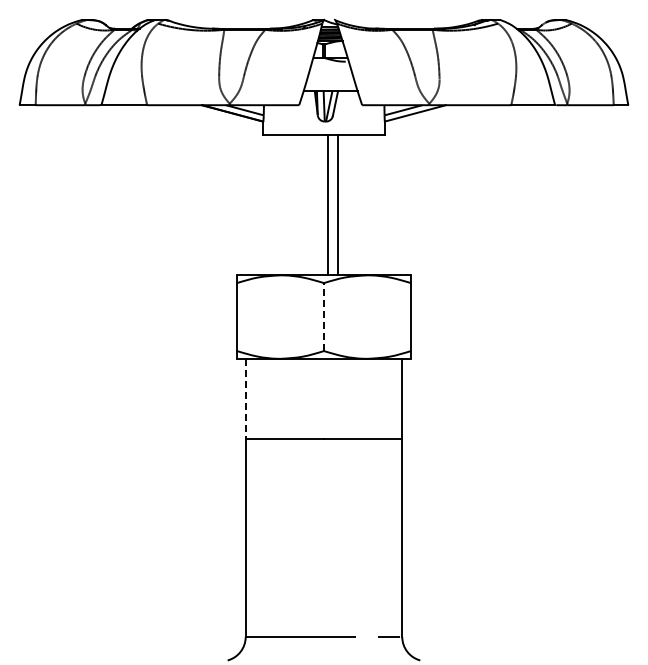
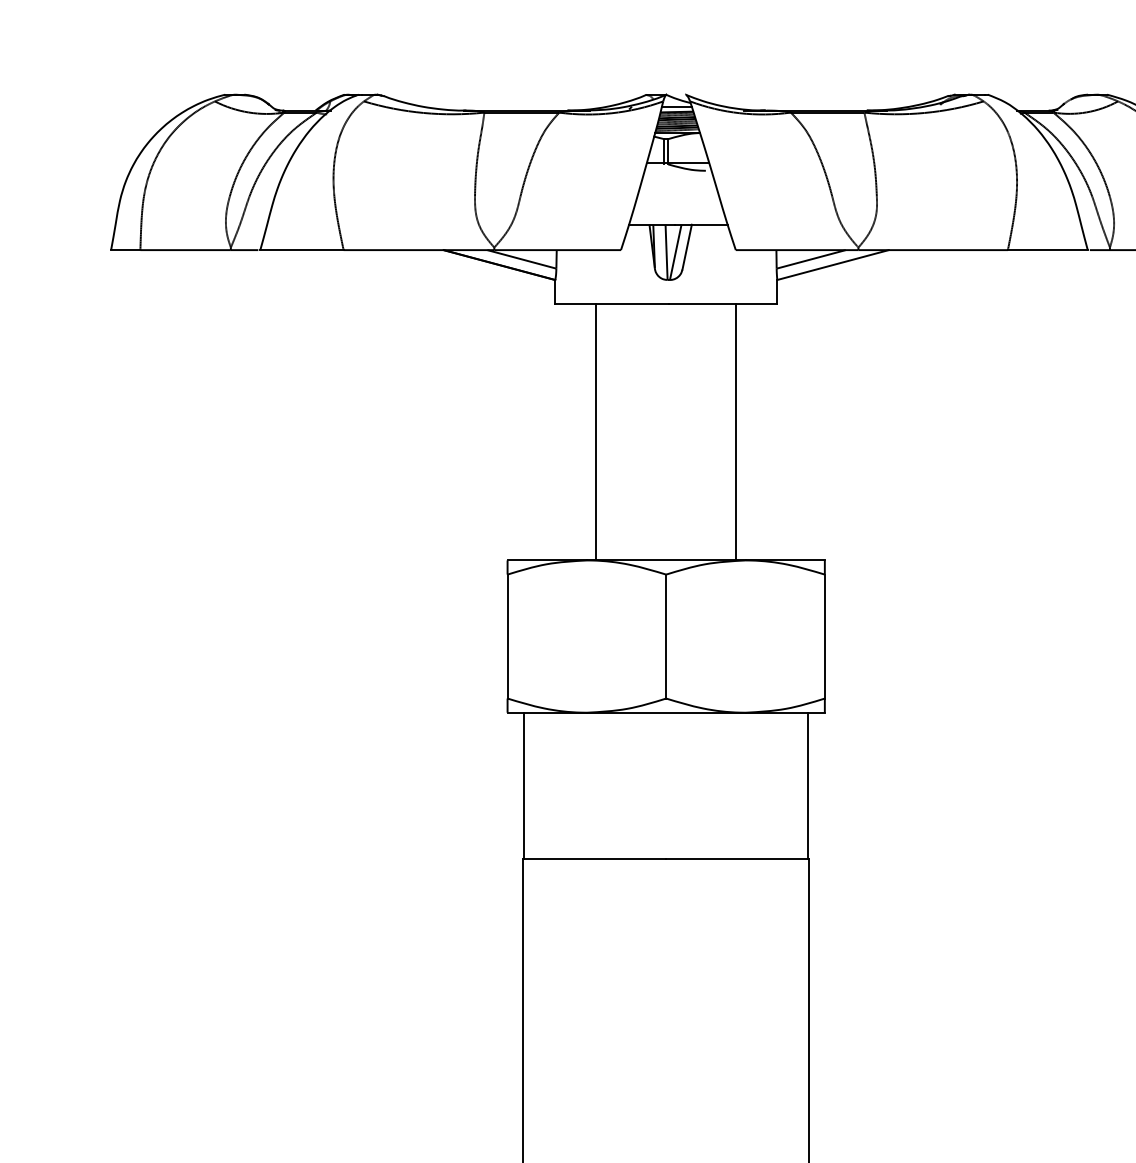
line: (327, 204) -> (595, 431), moved
line: (338, 204) -> (736, 431), moved
line: (323, 317) -> (665, 637), dashed -> solid
line: (246, 399) -> (524, 786), dashed -> solid

